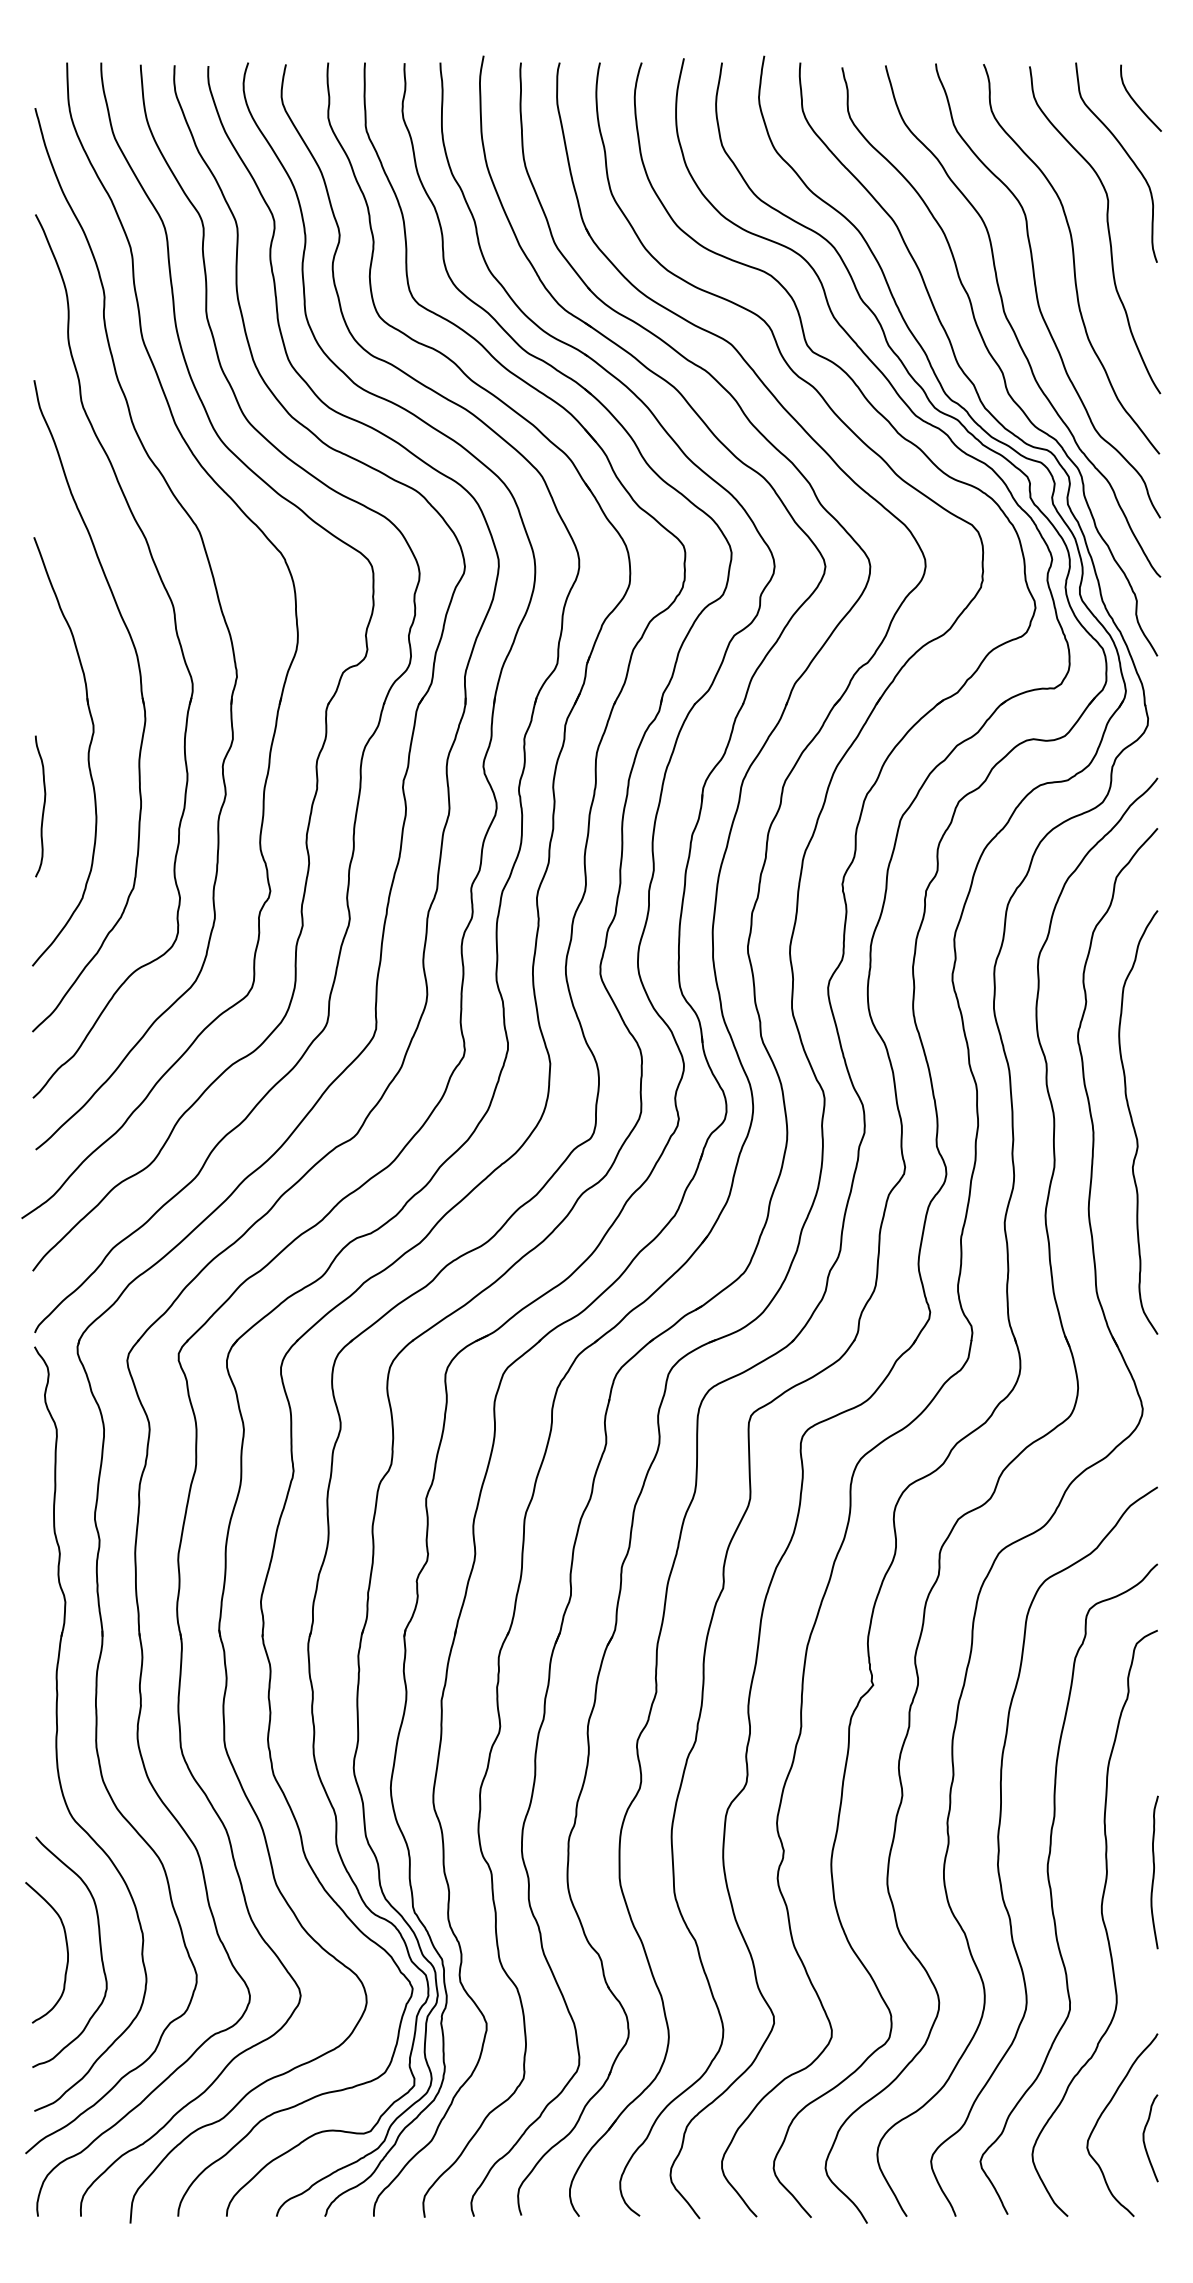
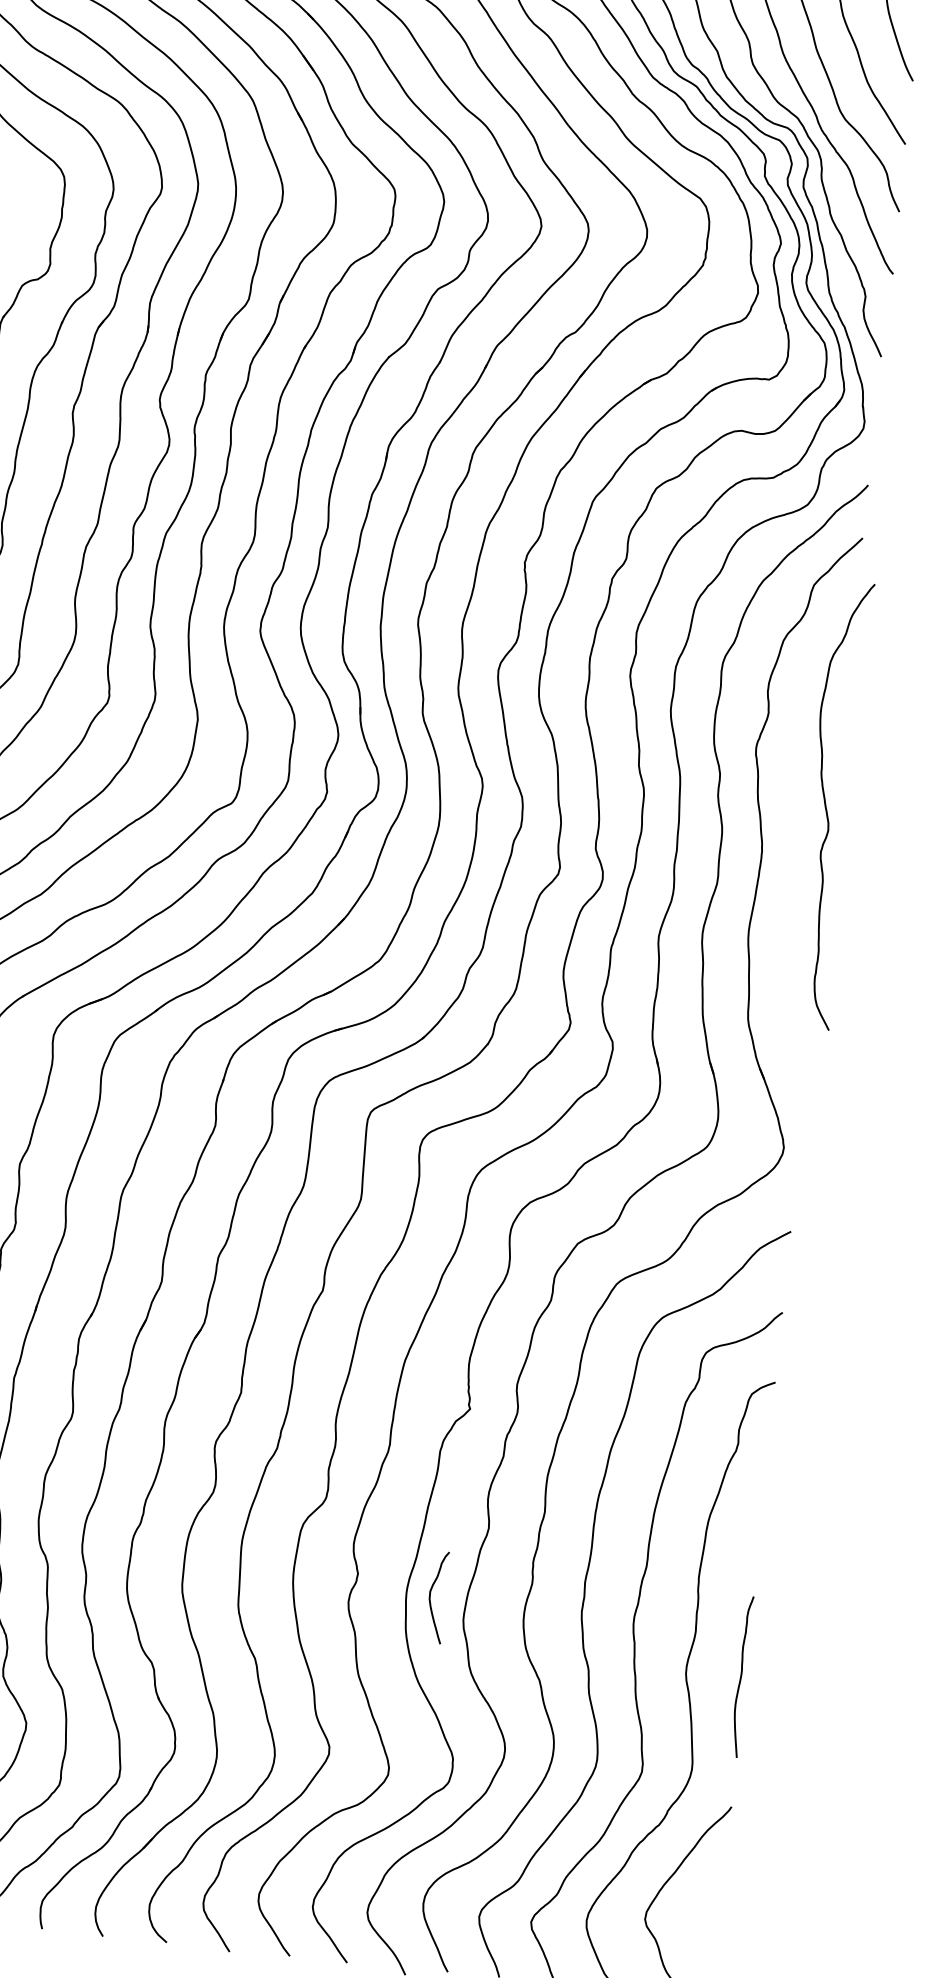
curve: (1133, 1122) -> (826, 804), moved
curve: (1154, 1872) -> (741, 1676), moved
curve: (1144, 2138) -> (430, 1596), moved

